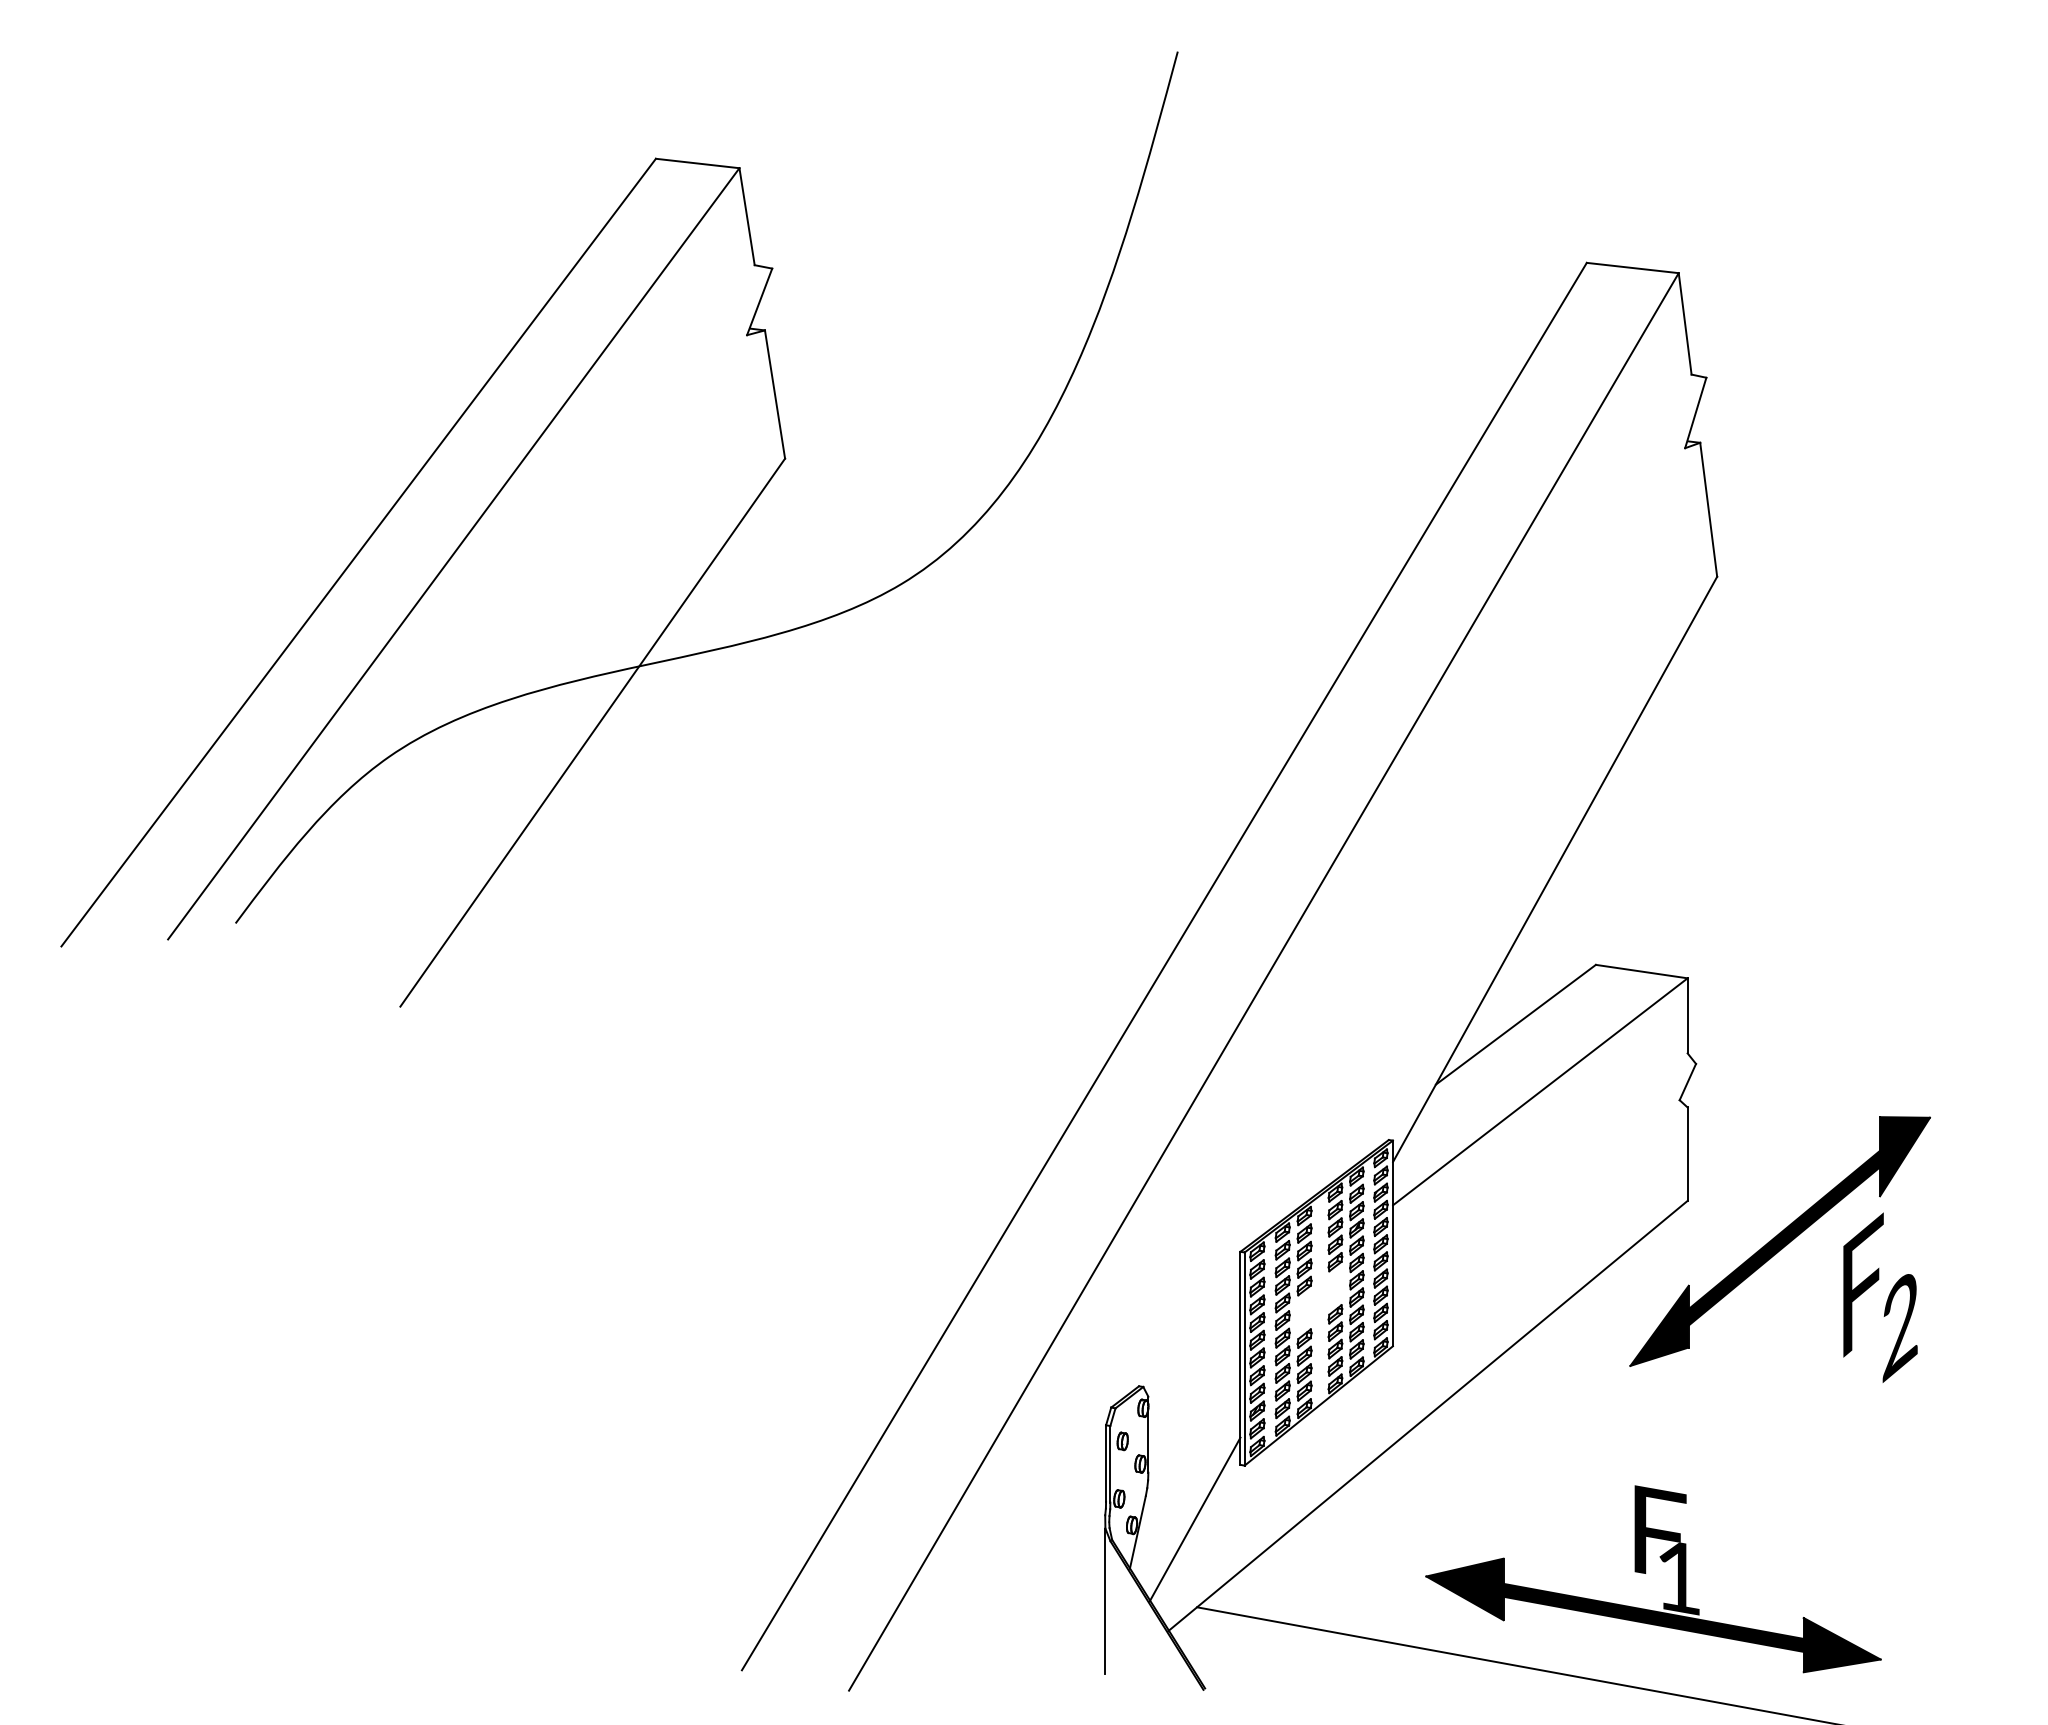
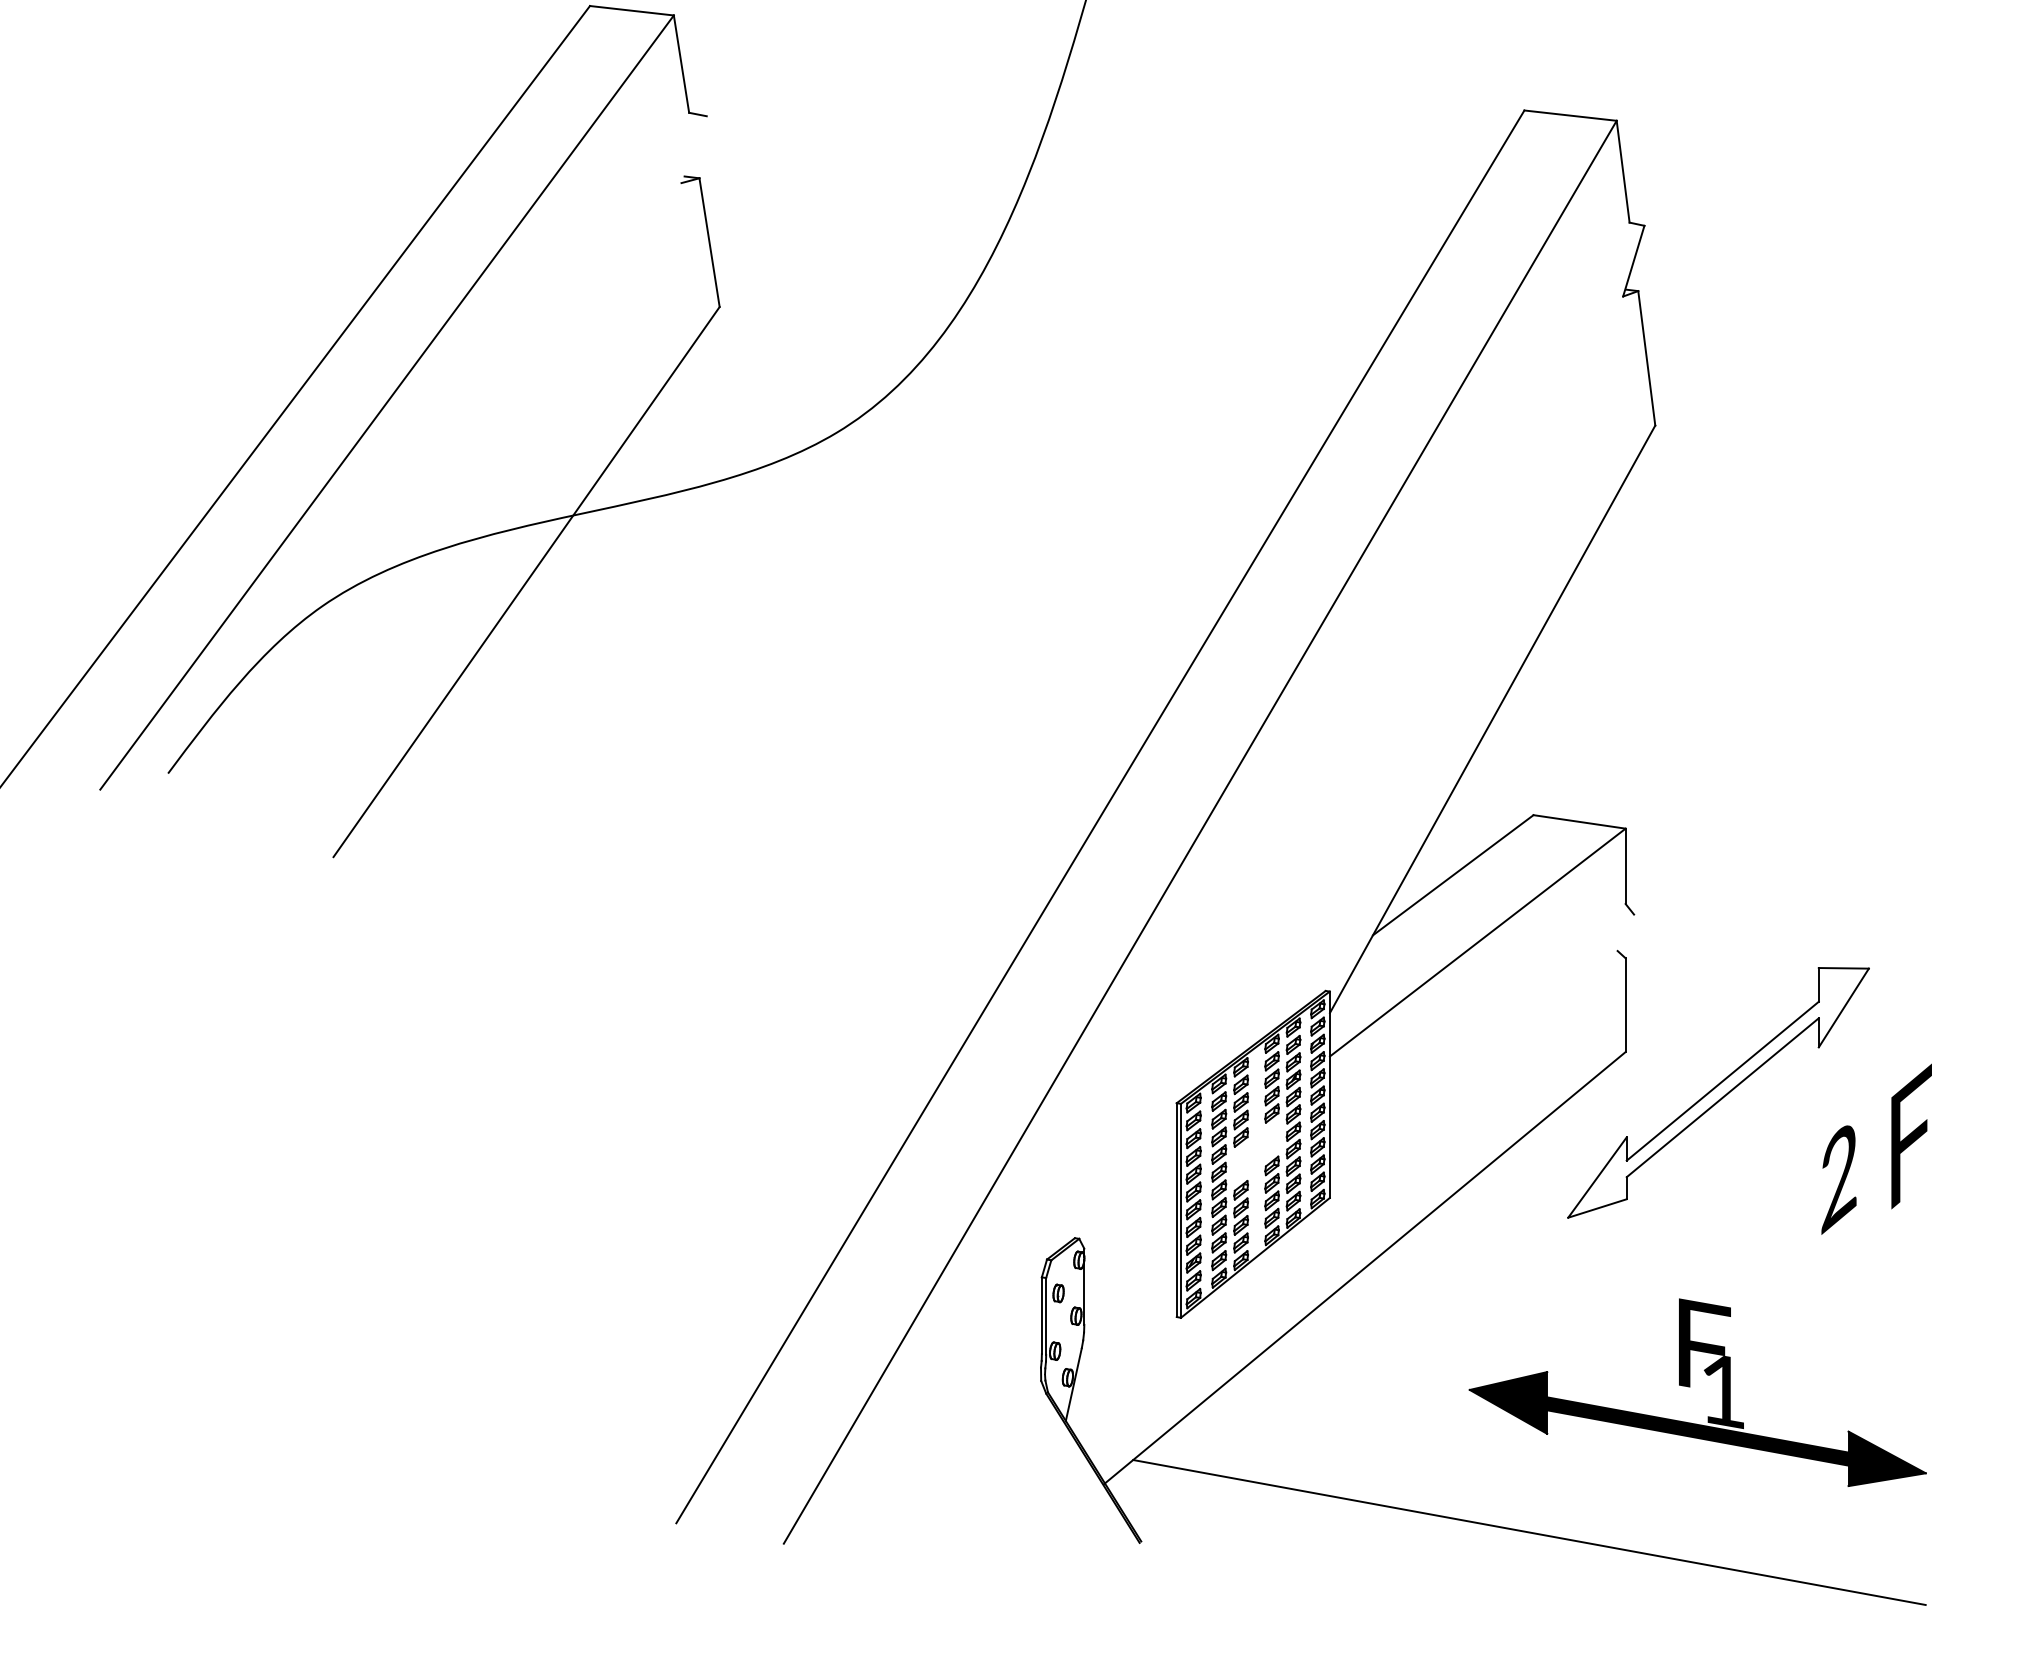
line: (759, 301) -> (693, 149), removed
line: (1687, 1081) -> (1625, 932), removed
fill: (1779, 1241) -> (1717, 1092), removed
text: (1863, 1284) -> (1911, 1135), moved
line: (1194, 1519) -> (1130, 1371), removed
part: (1646, 1573) -> (1690, 1386), moved
line: (1105, 1601) -> (1041, 1454), removed

